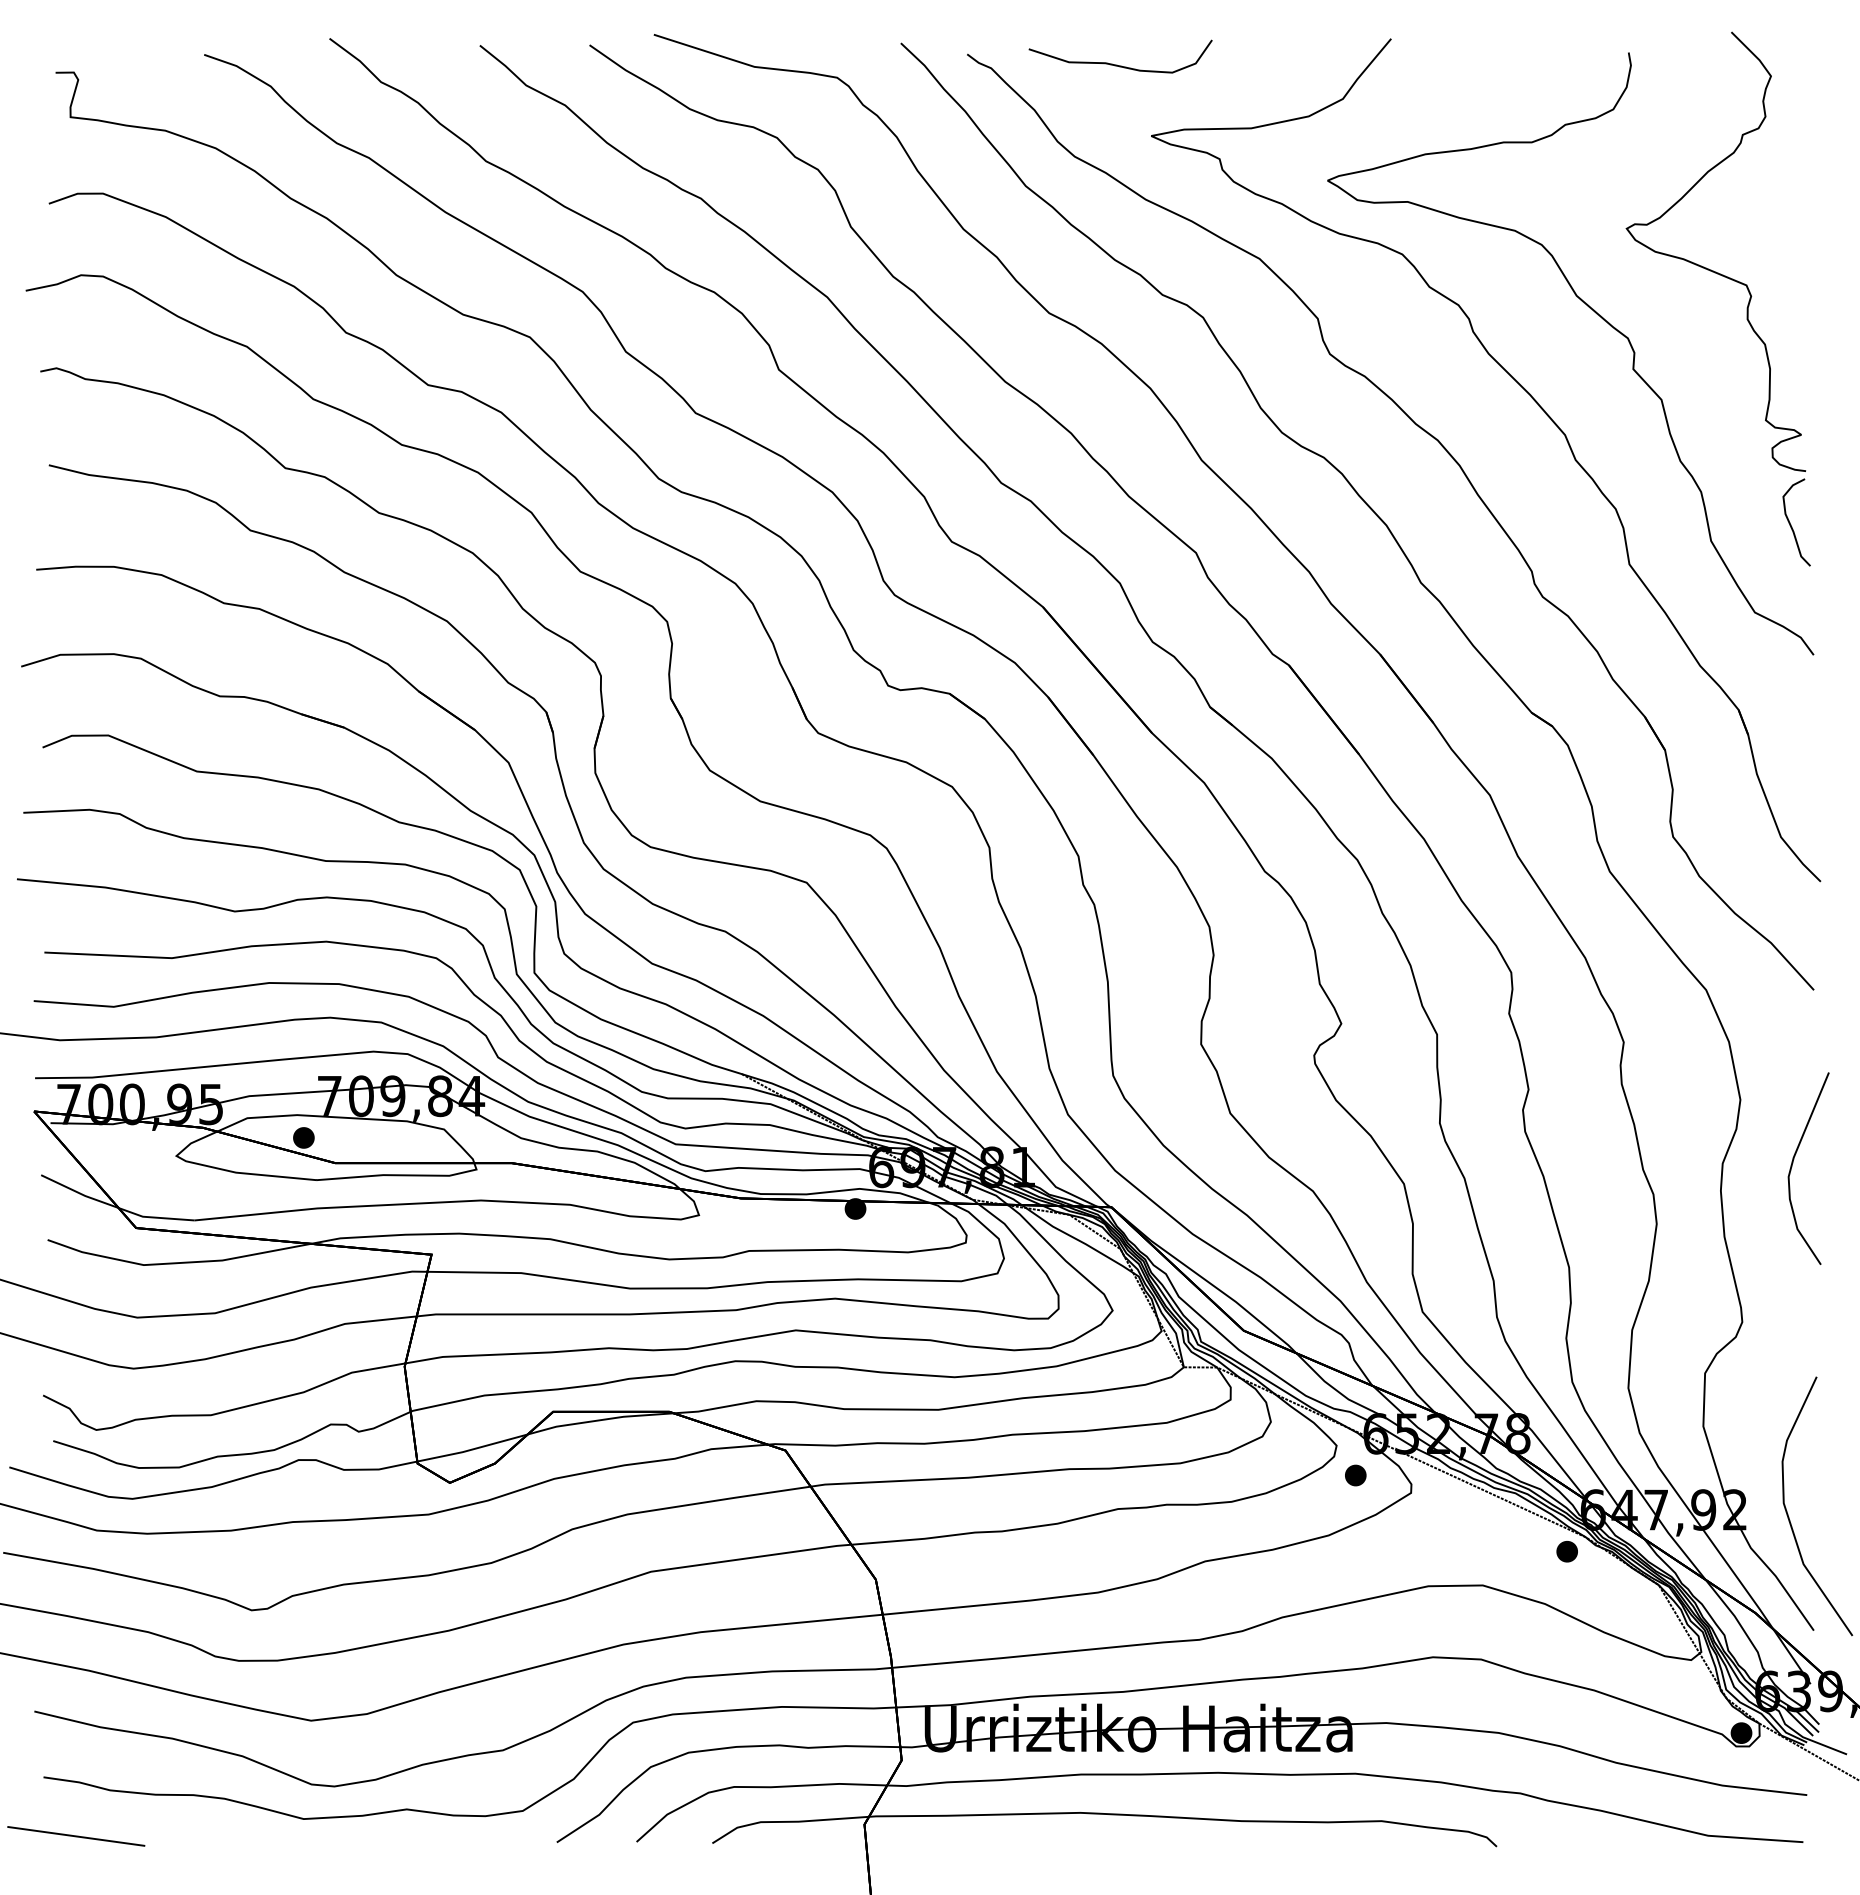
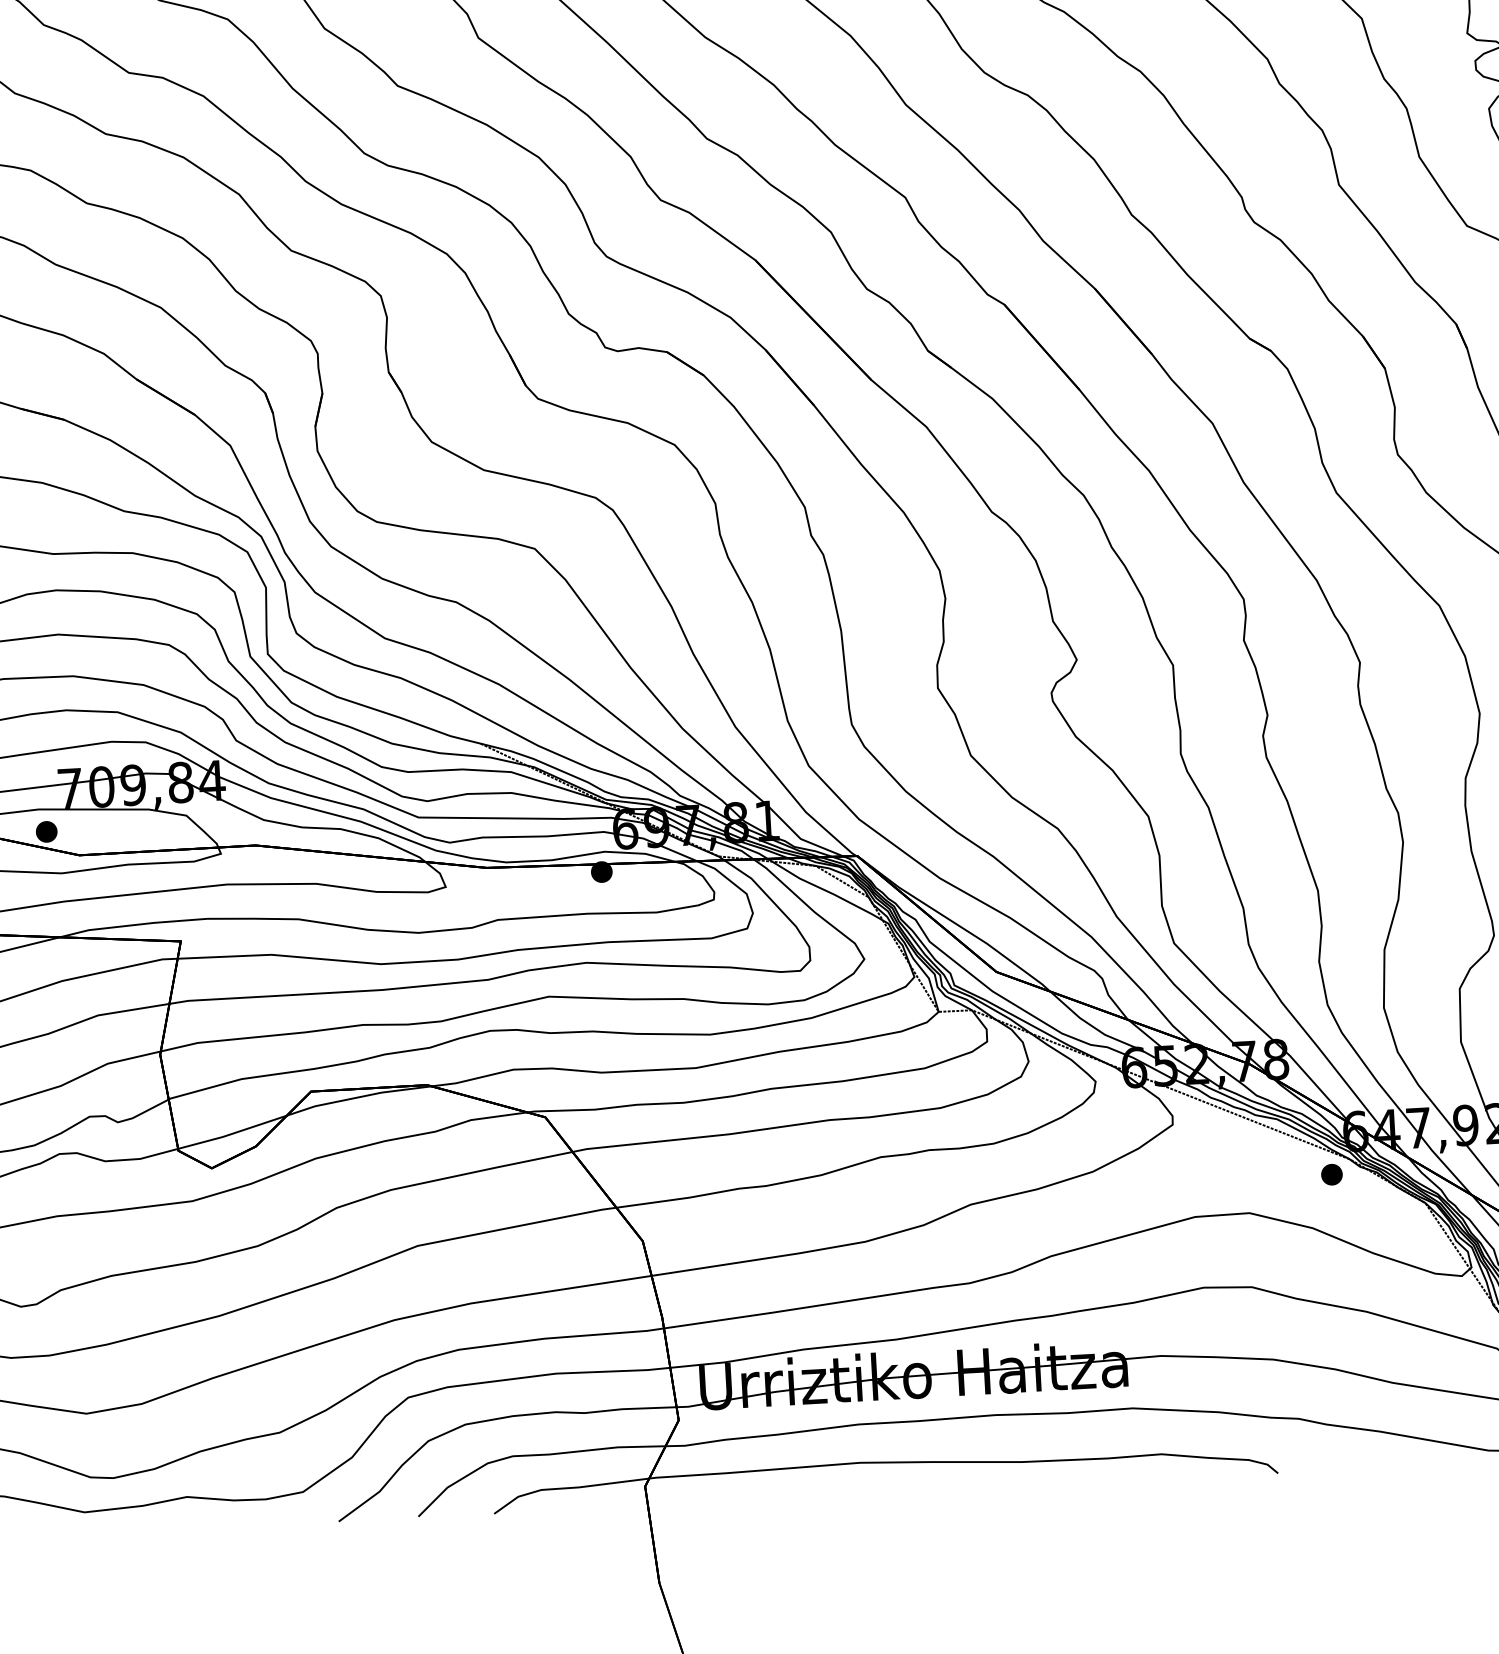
part: (1355, 1475) -> (1116, 1110), removed

